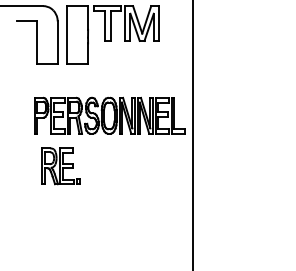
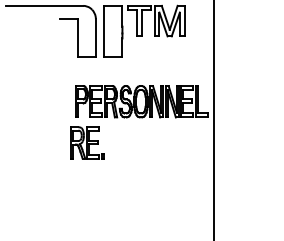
part: (60, 165) -> (87, 142), moved

